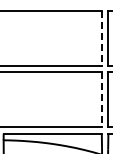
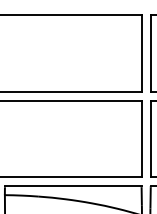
line: (101, 39) -> (141, 54), dashed -> solid
line: (101, 100) -> (141, 139), dashed -> solid

